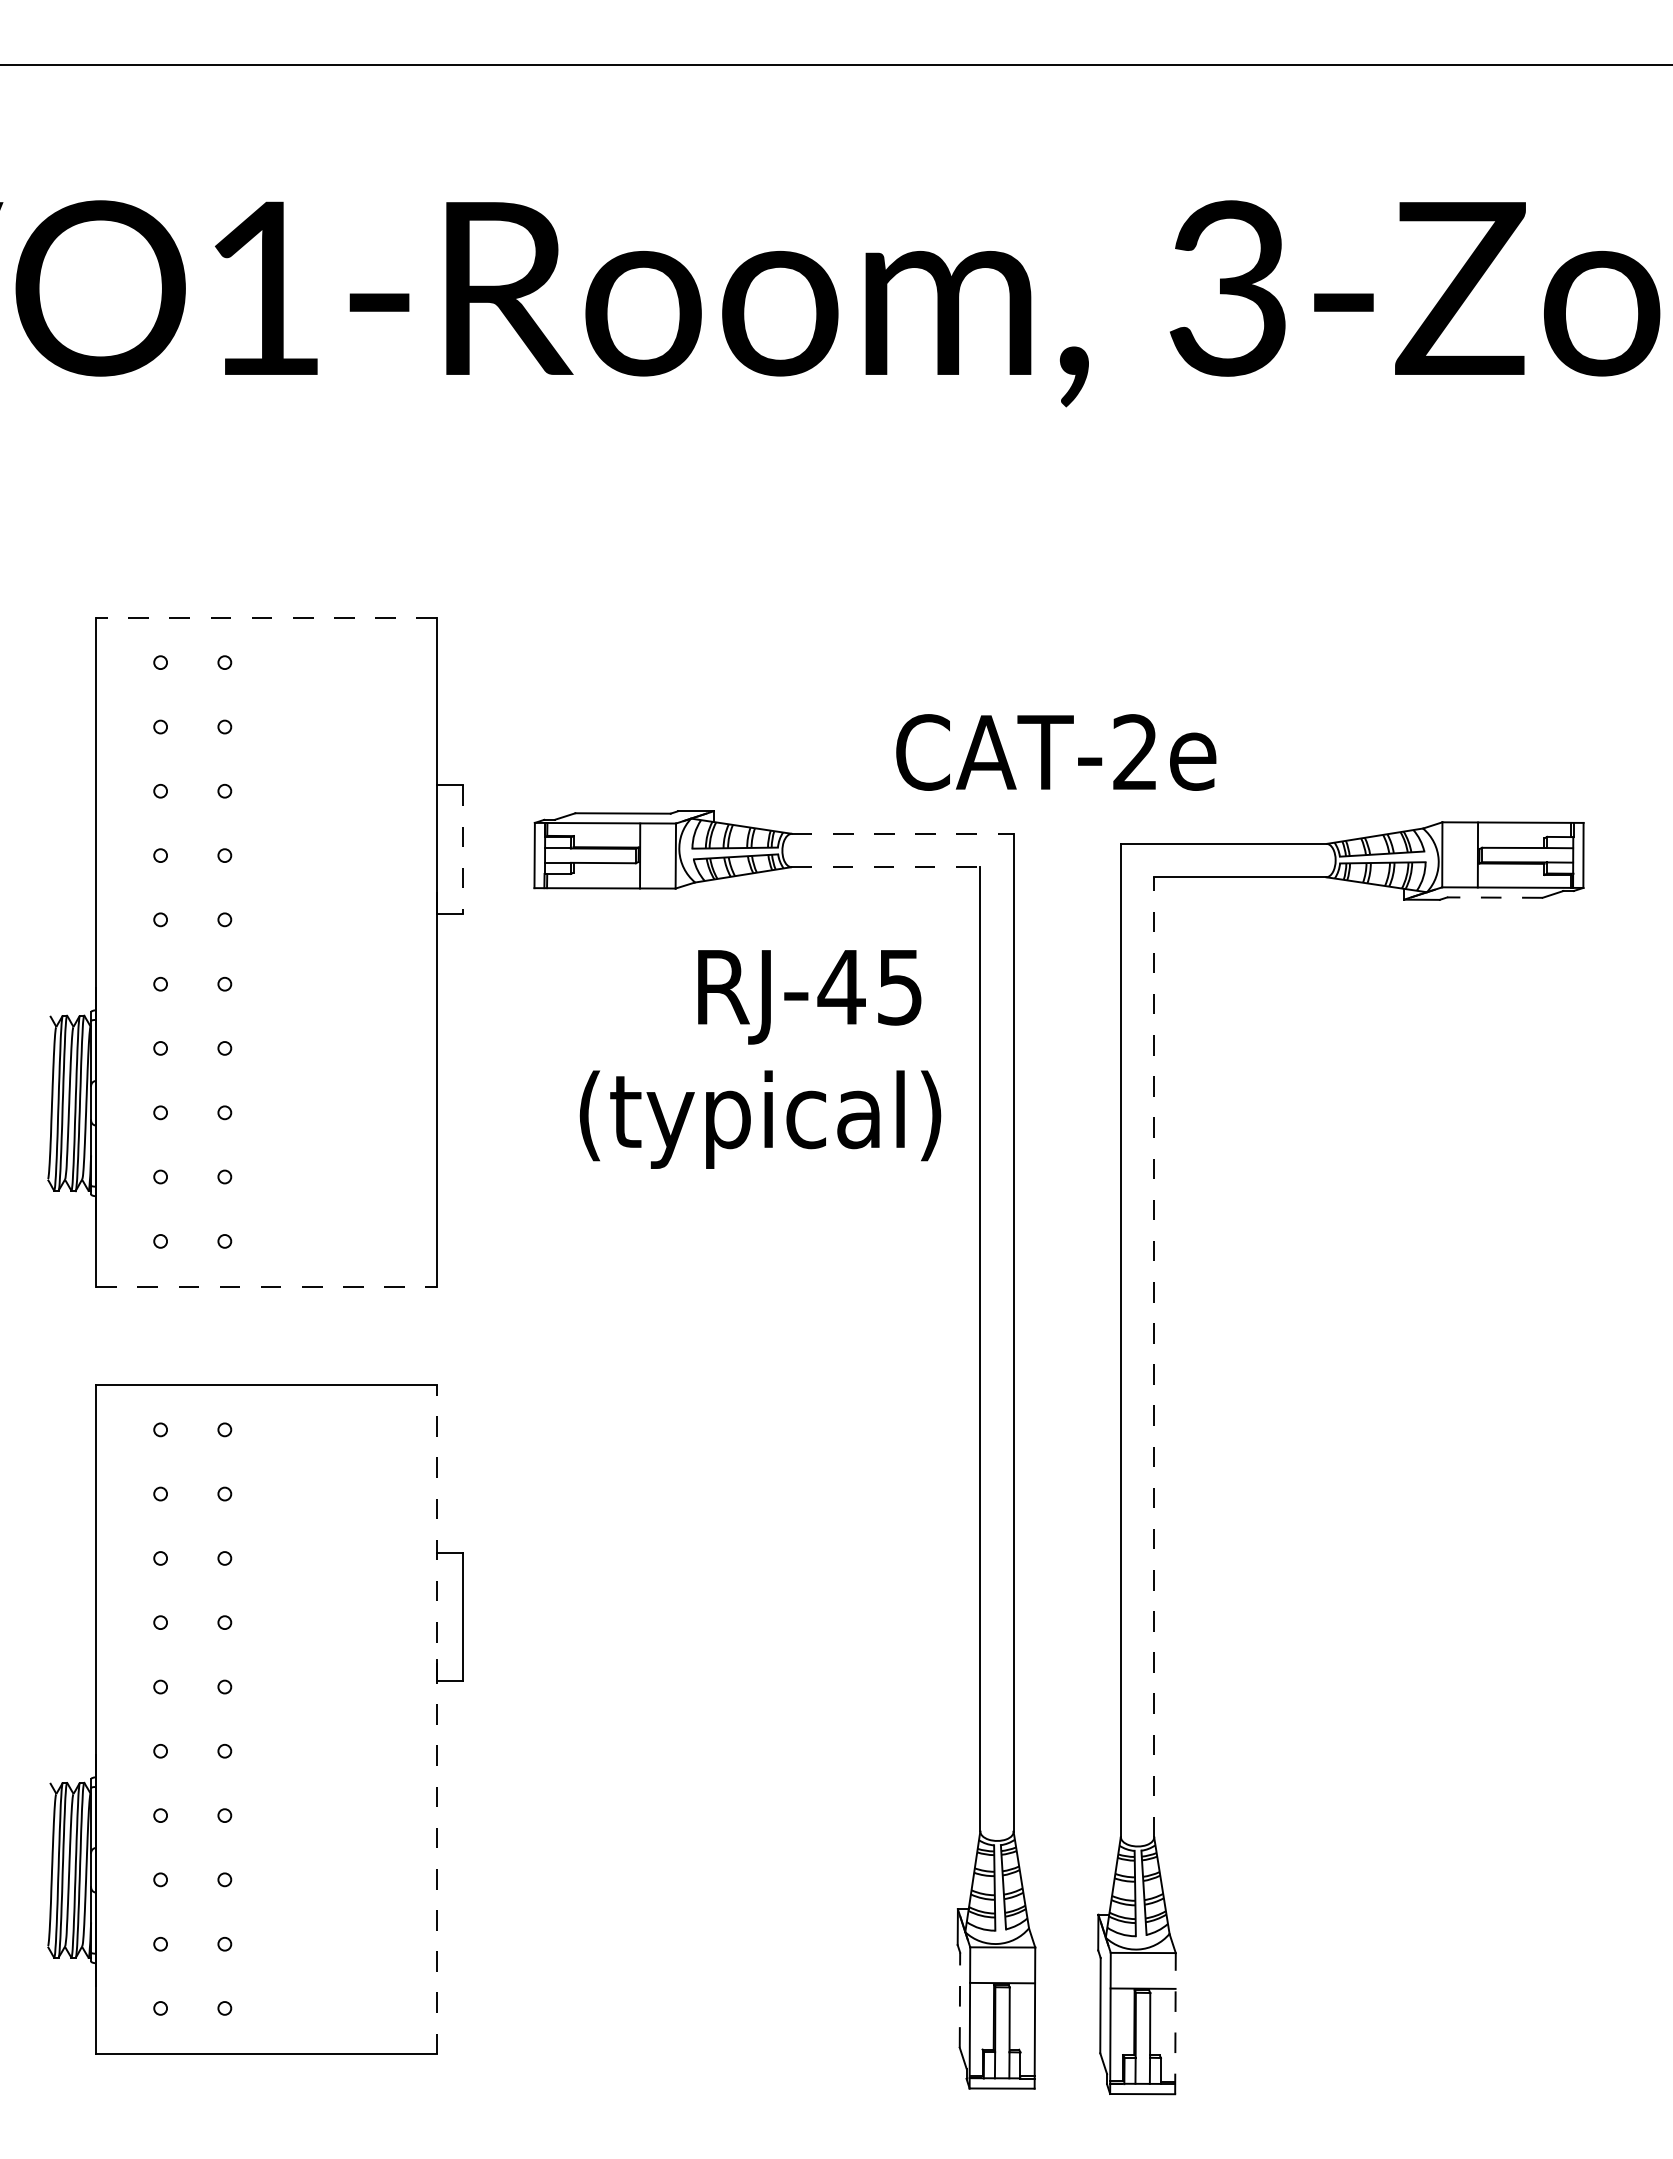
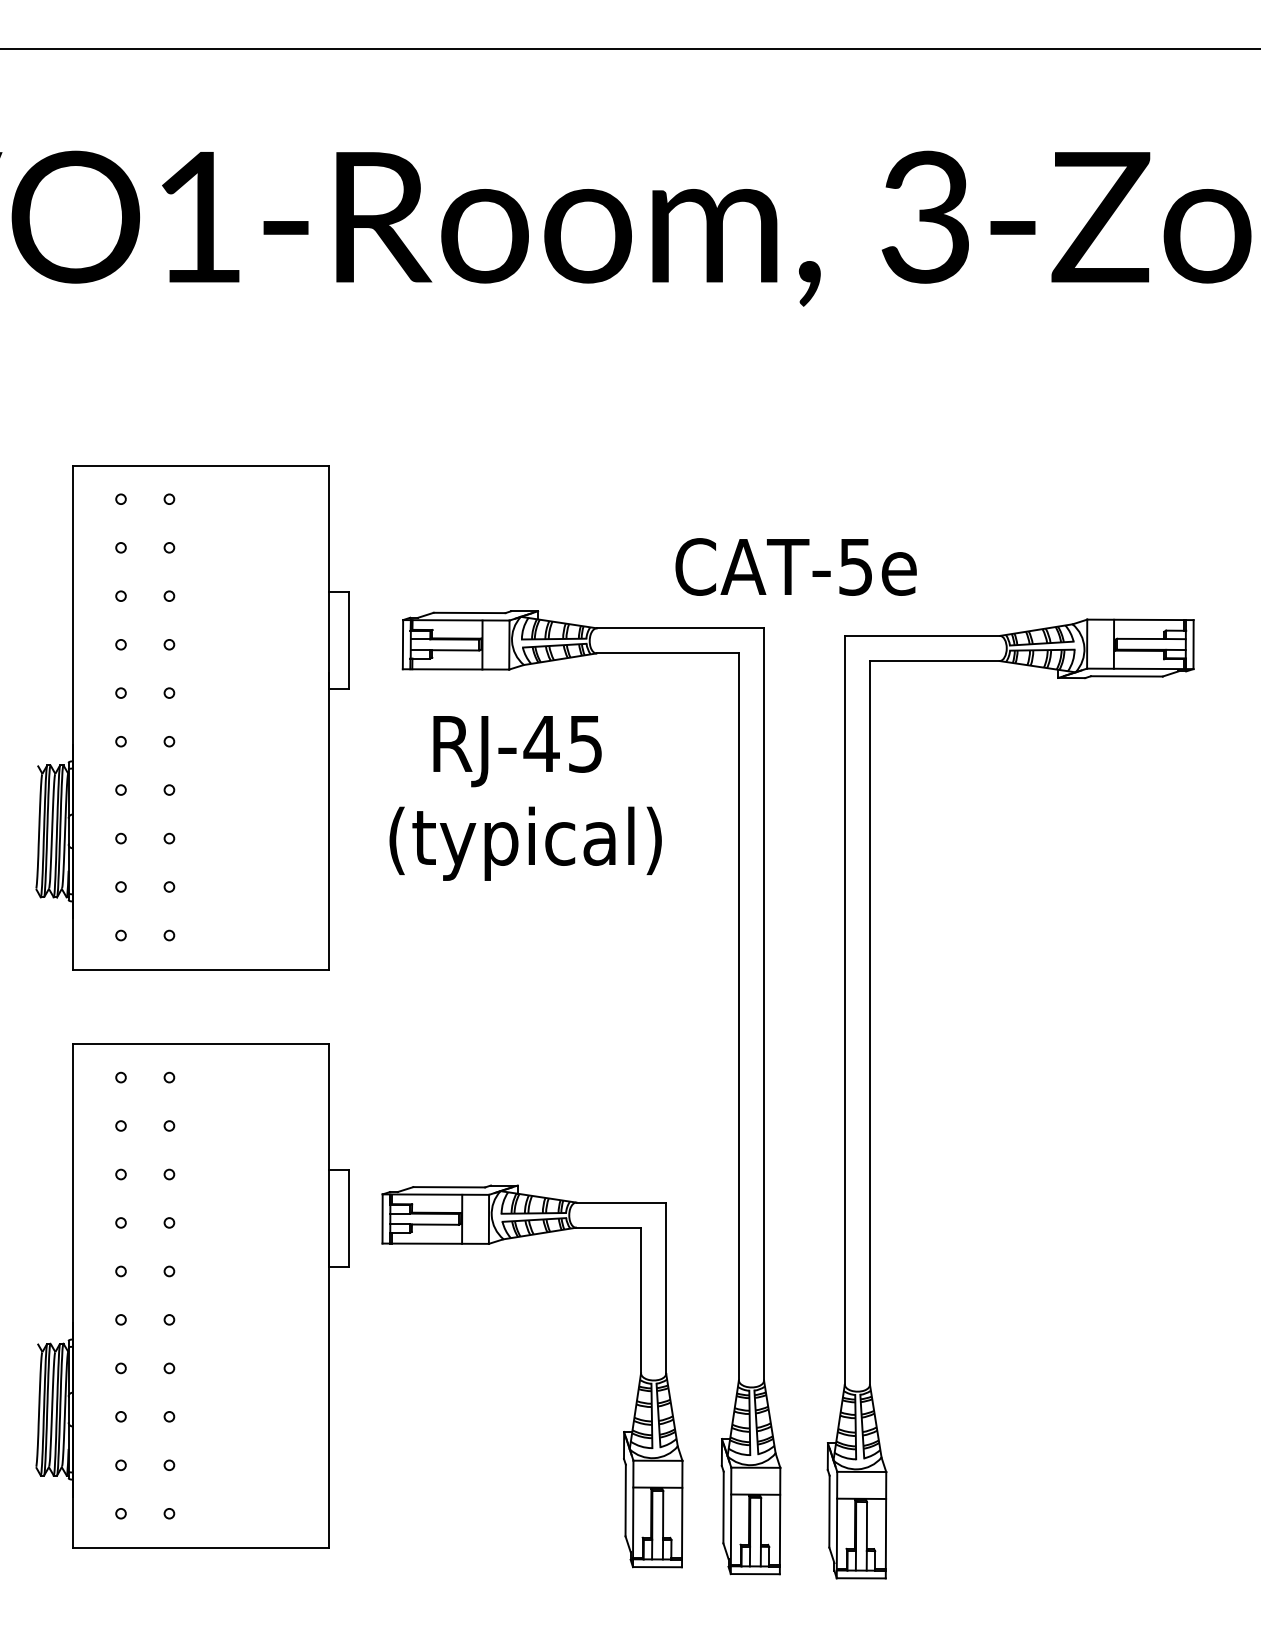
line: (266, 618) -> (200, 465), dashed -> solid
text: (1134, 752) -> (855, 567), CAT-2e -> CAT-5e
line: (902, 833) -> (680, 628), dashed -> solid
line: (462, 850) -> (348, 640), dashed -> solid
line: (886, 867) -> (668, 653), dashed -> solid
line: (1495, 897) -> (1127, 676), dashed -> solid
text: (809, 997) -> (517, 751), moved
text: (760, 1119) -> (525, 843), moved
line: (267, 1287) -> (201, 970), dashed -> solid
line: (1154, 1356) -> (870, 1022), dashed -> solid
line: (436, 1719) -> (328, 1295), dashed -> solid
part: (845, 1847) -> (637, 1392), added
line: (959, 2000) -> (723, 1507), dashed -> solid
line: (1175, 2023) -> (886, 1525), dashed -> solid

